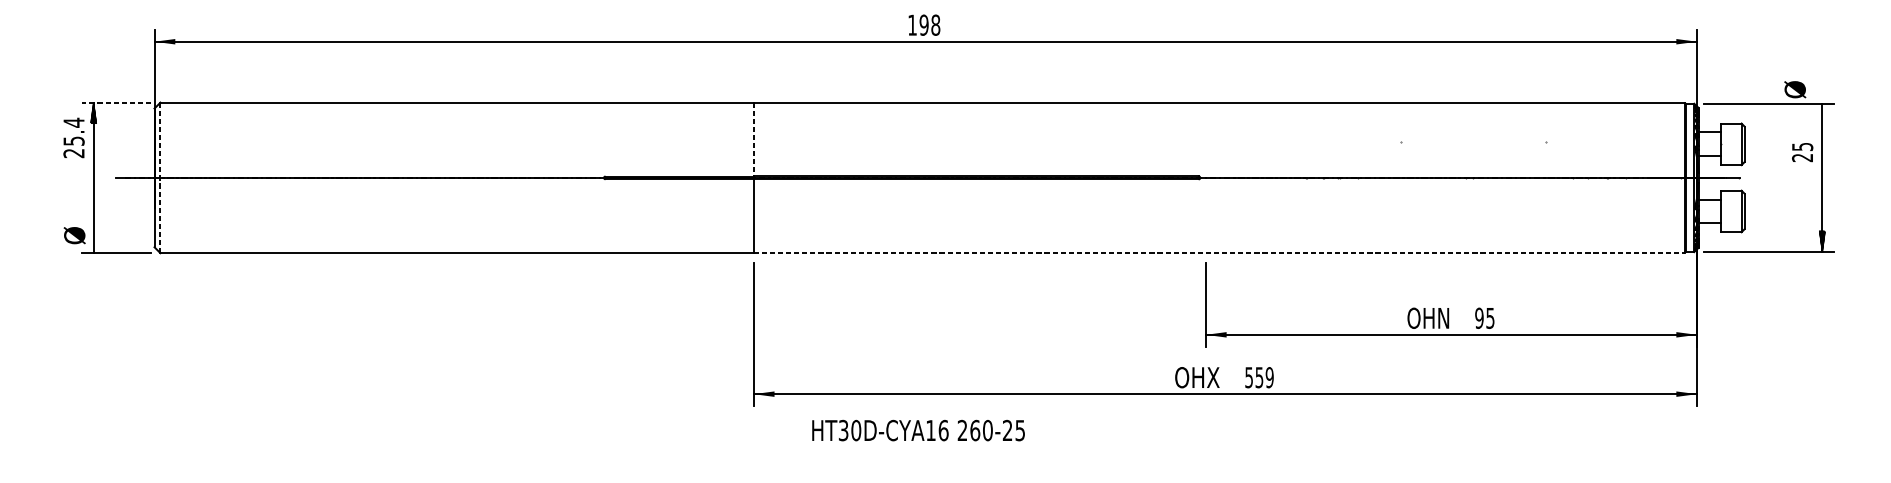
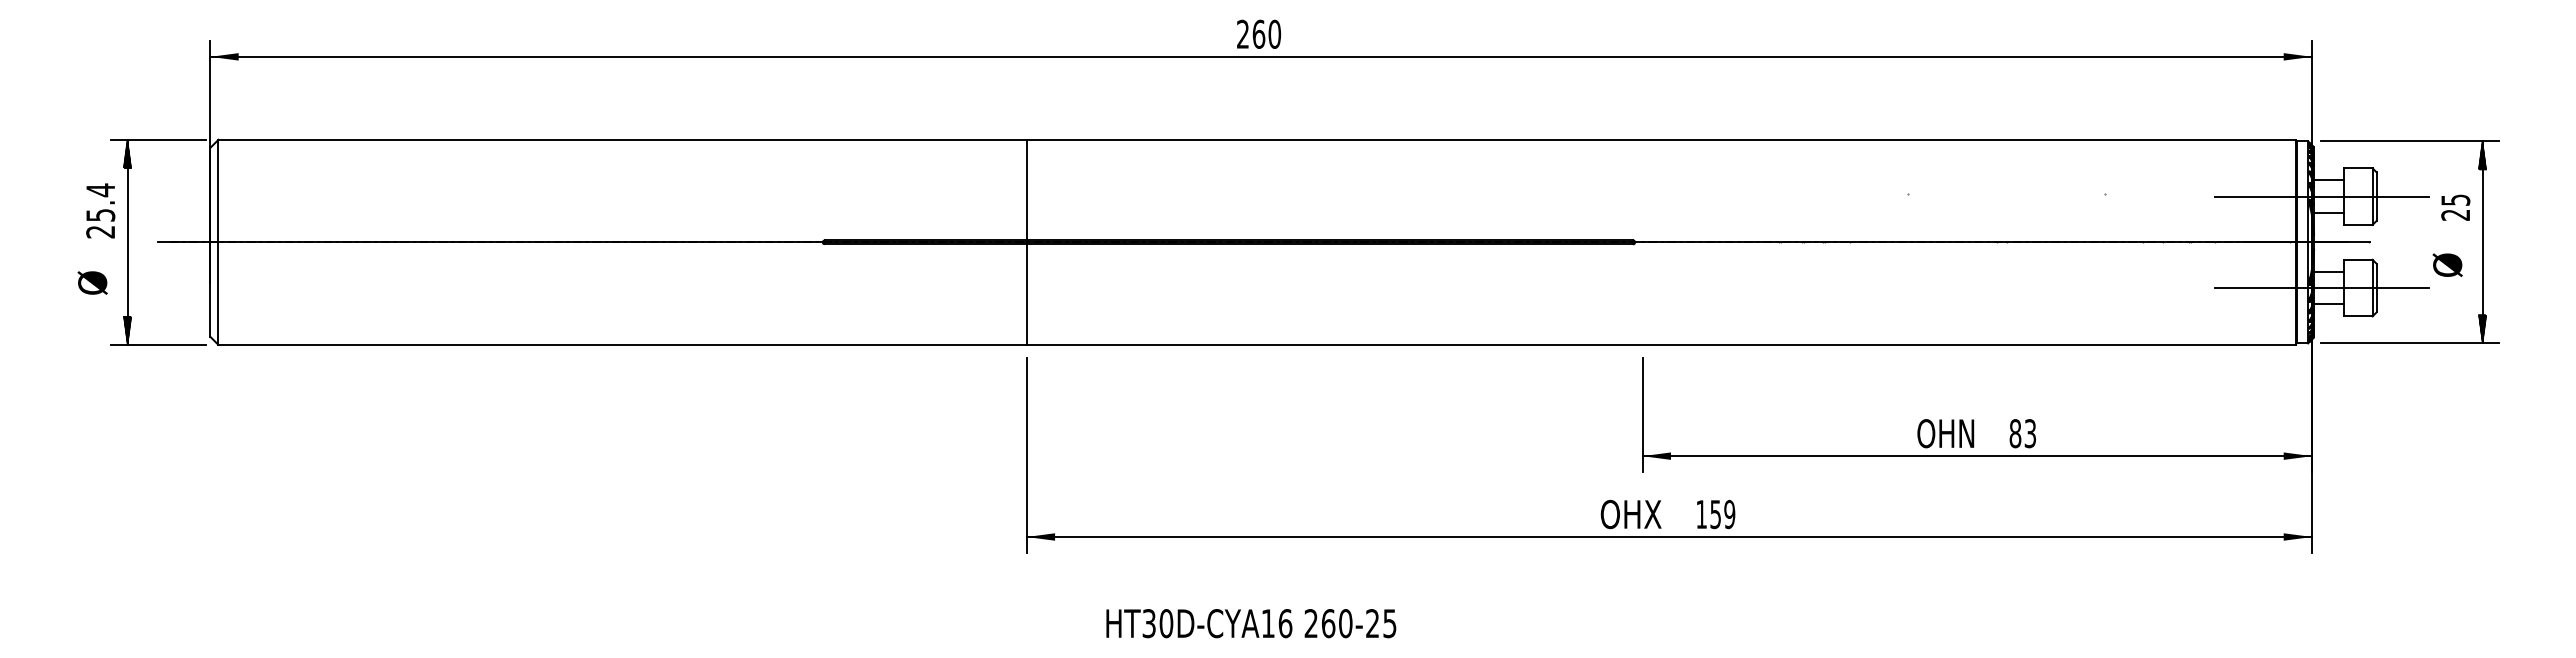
text: (924, 24) -> (1259, 33), 198 -> 260
text: (1795, 89) -> (2447, 264), moved
line: (116, 102) -> (158, 139), dashed -> solid
hatch: (1822, 114) -> (2482, 155), added
text: (73, 137) -> (100, 210), moved
line: (753, 139) -> (1026, 190), dashed -> solid
line: (1704, 144) -> (2322, 196), added
line: (160, 178) -> (218, 242), dashed -> solid
line: (1704, 211) -> (2322, 288), added
text: (74, 235) -> (92, 282), moved
hatch: (93, 242) -> (127, 330), added
line: (1219, 253) -> (1661, 345), dashed -> solid
text: (1484, 318) -> (2022, 433), 95 -> 83
text: (1249, 377) -> (1701, 514), 559 -> 159
text: (918, 430) -> (1251, 623), moved

